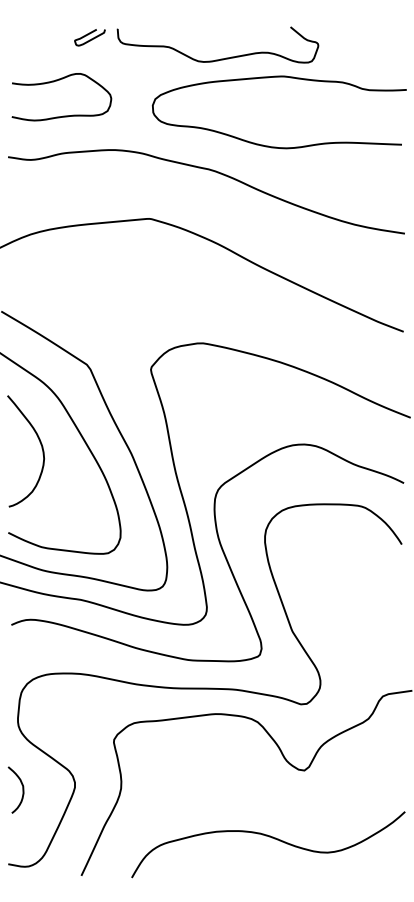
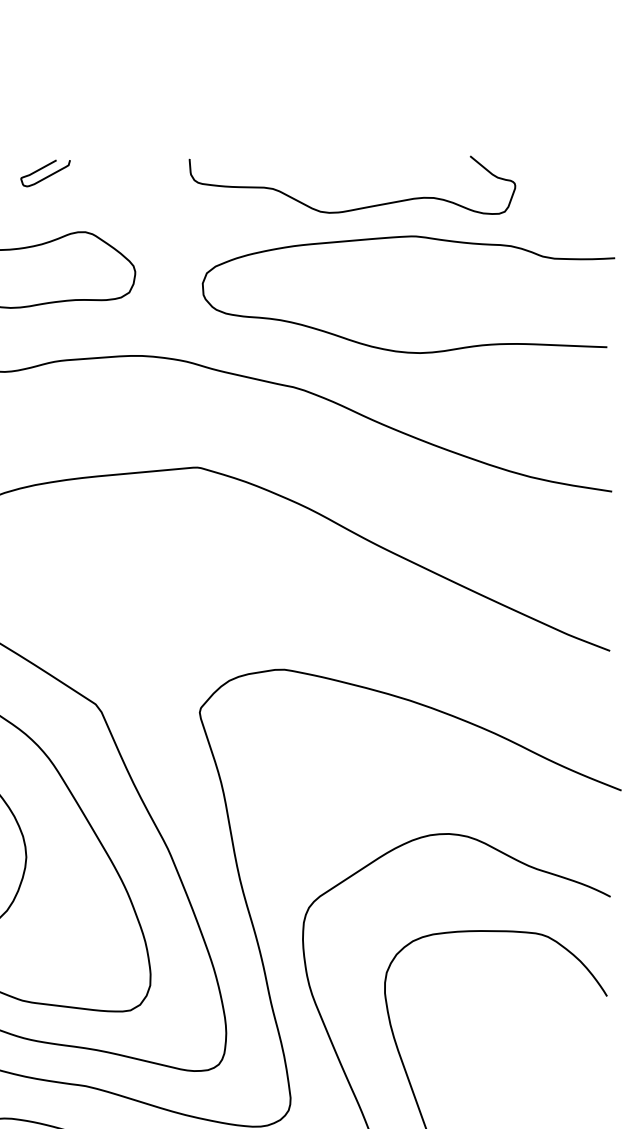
curve: (89, 39) -> (44, 176), moved
curve: (220, 58) -> (356, 207), moved

